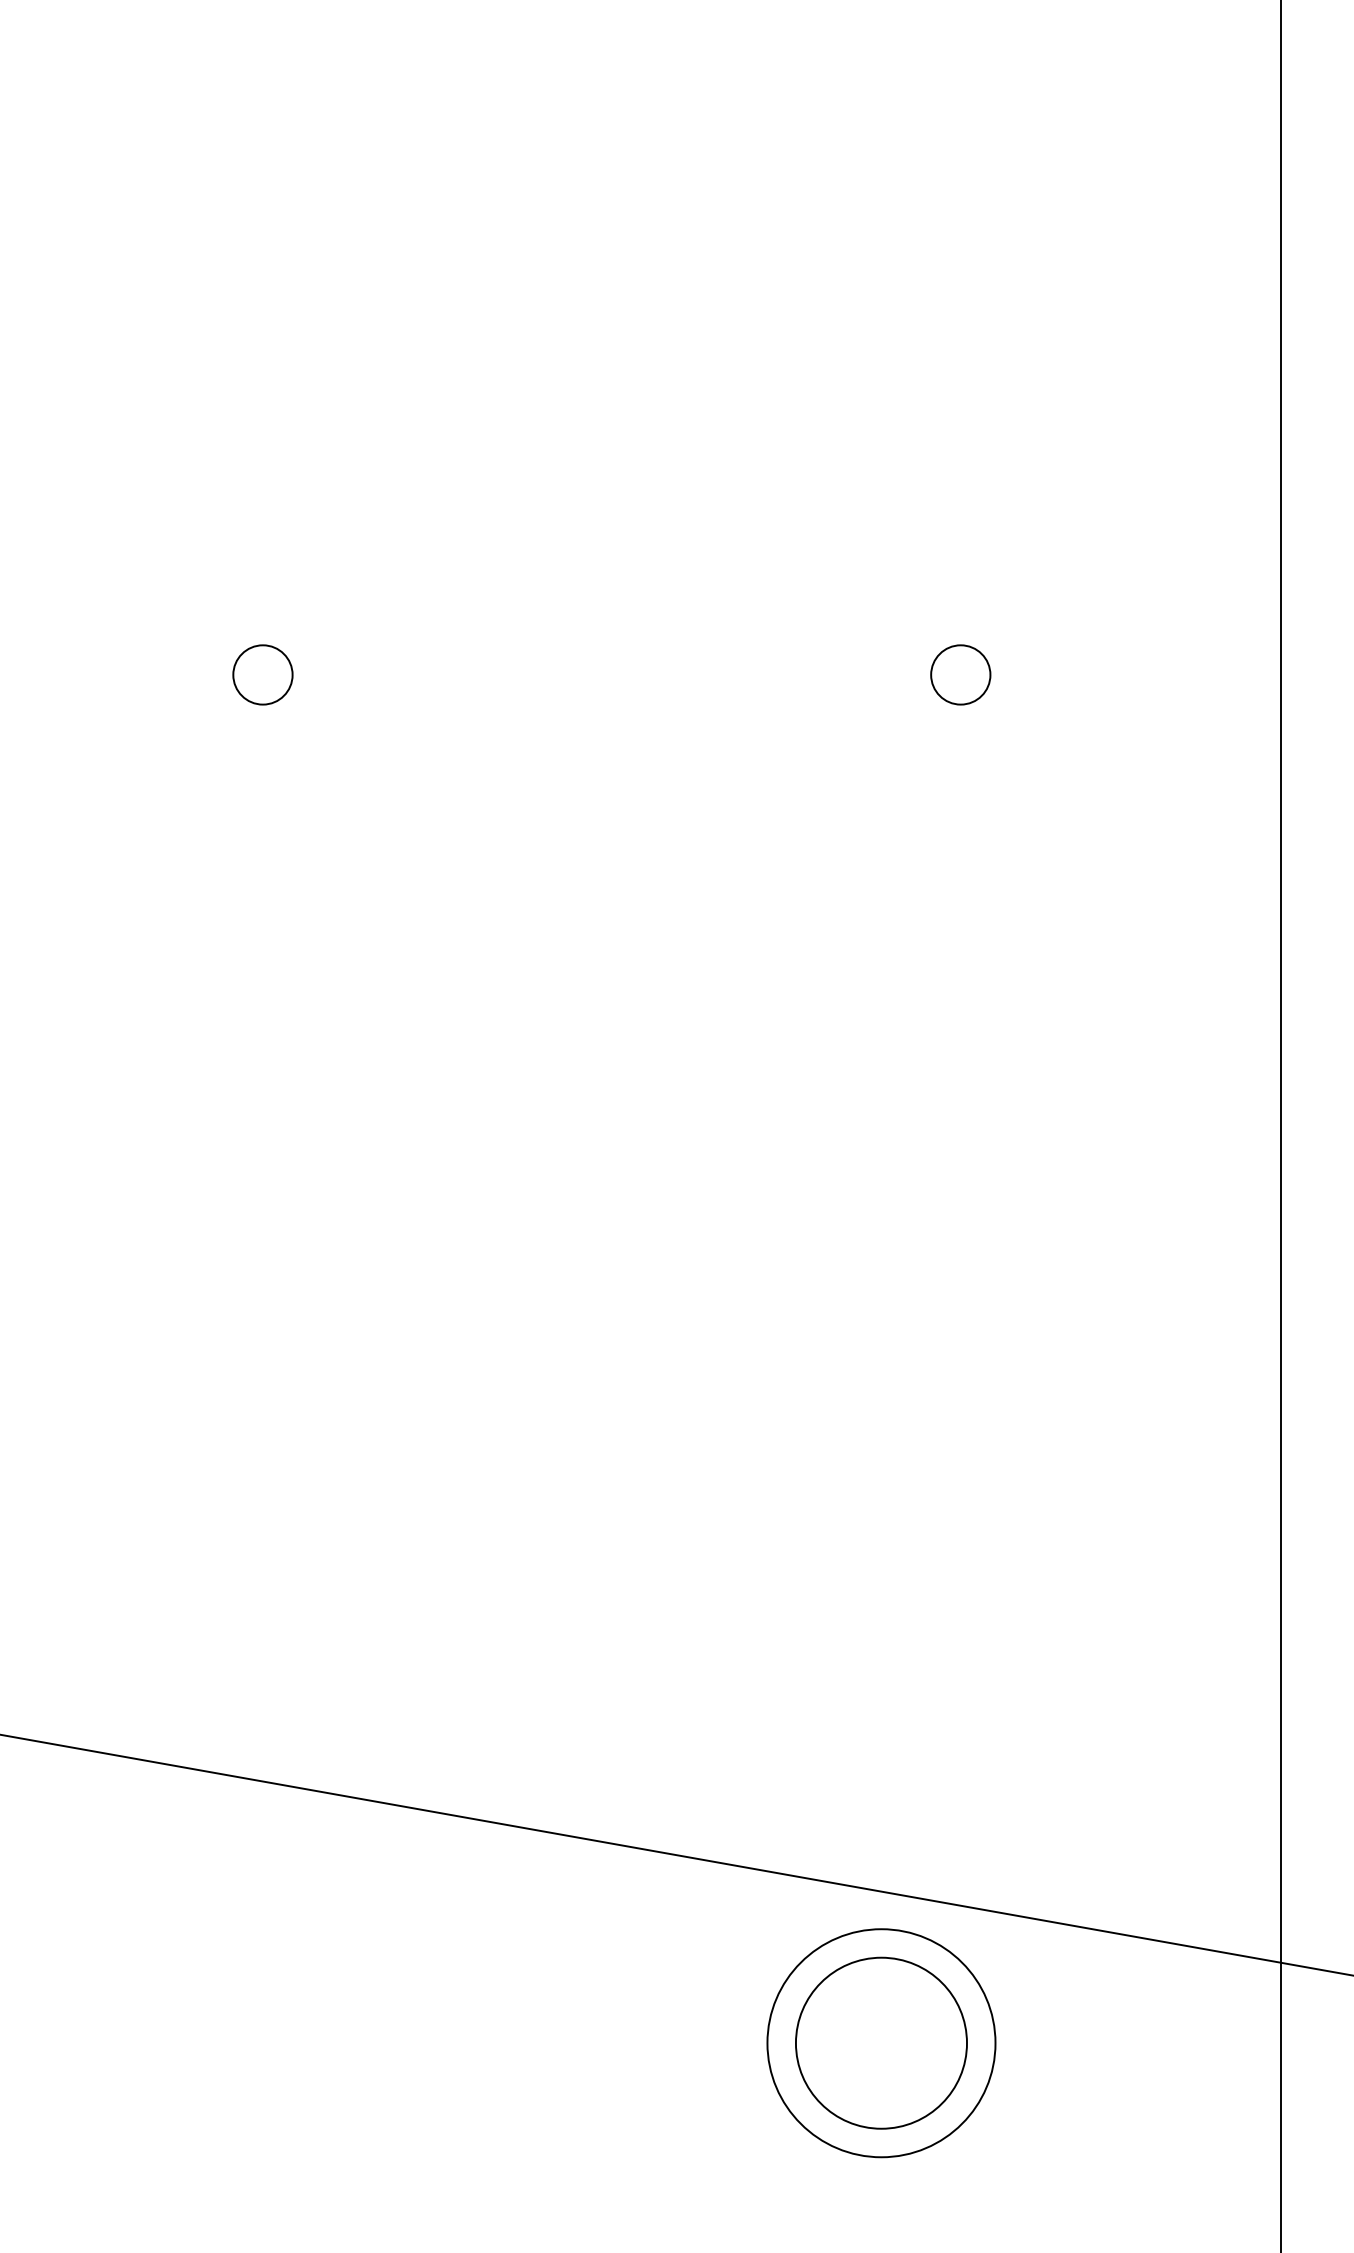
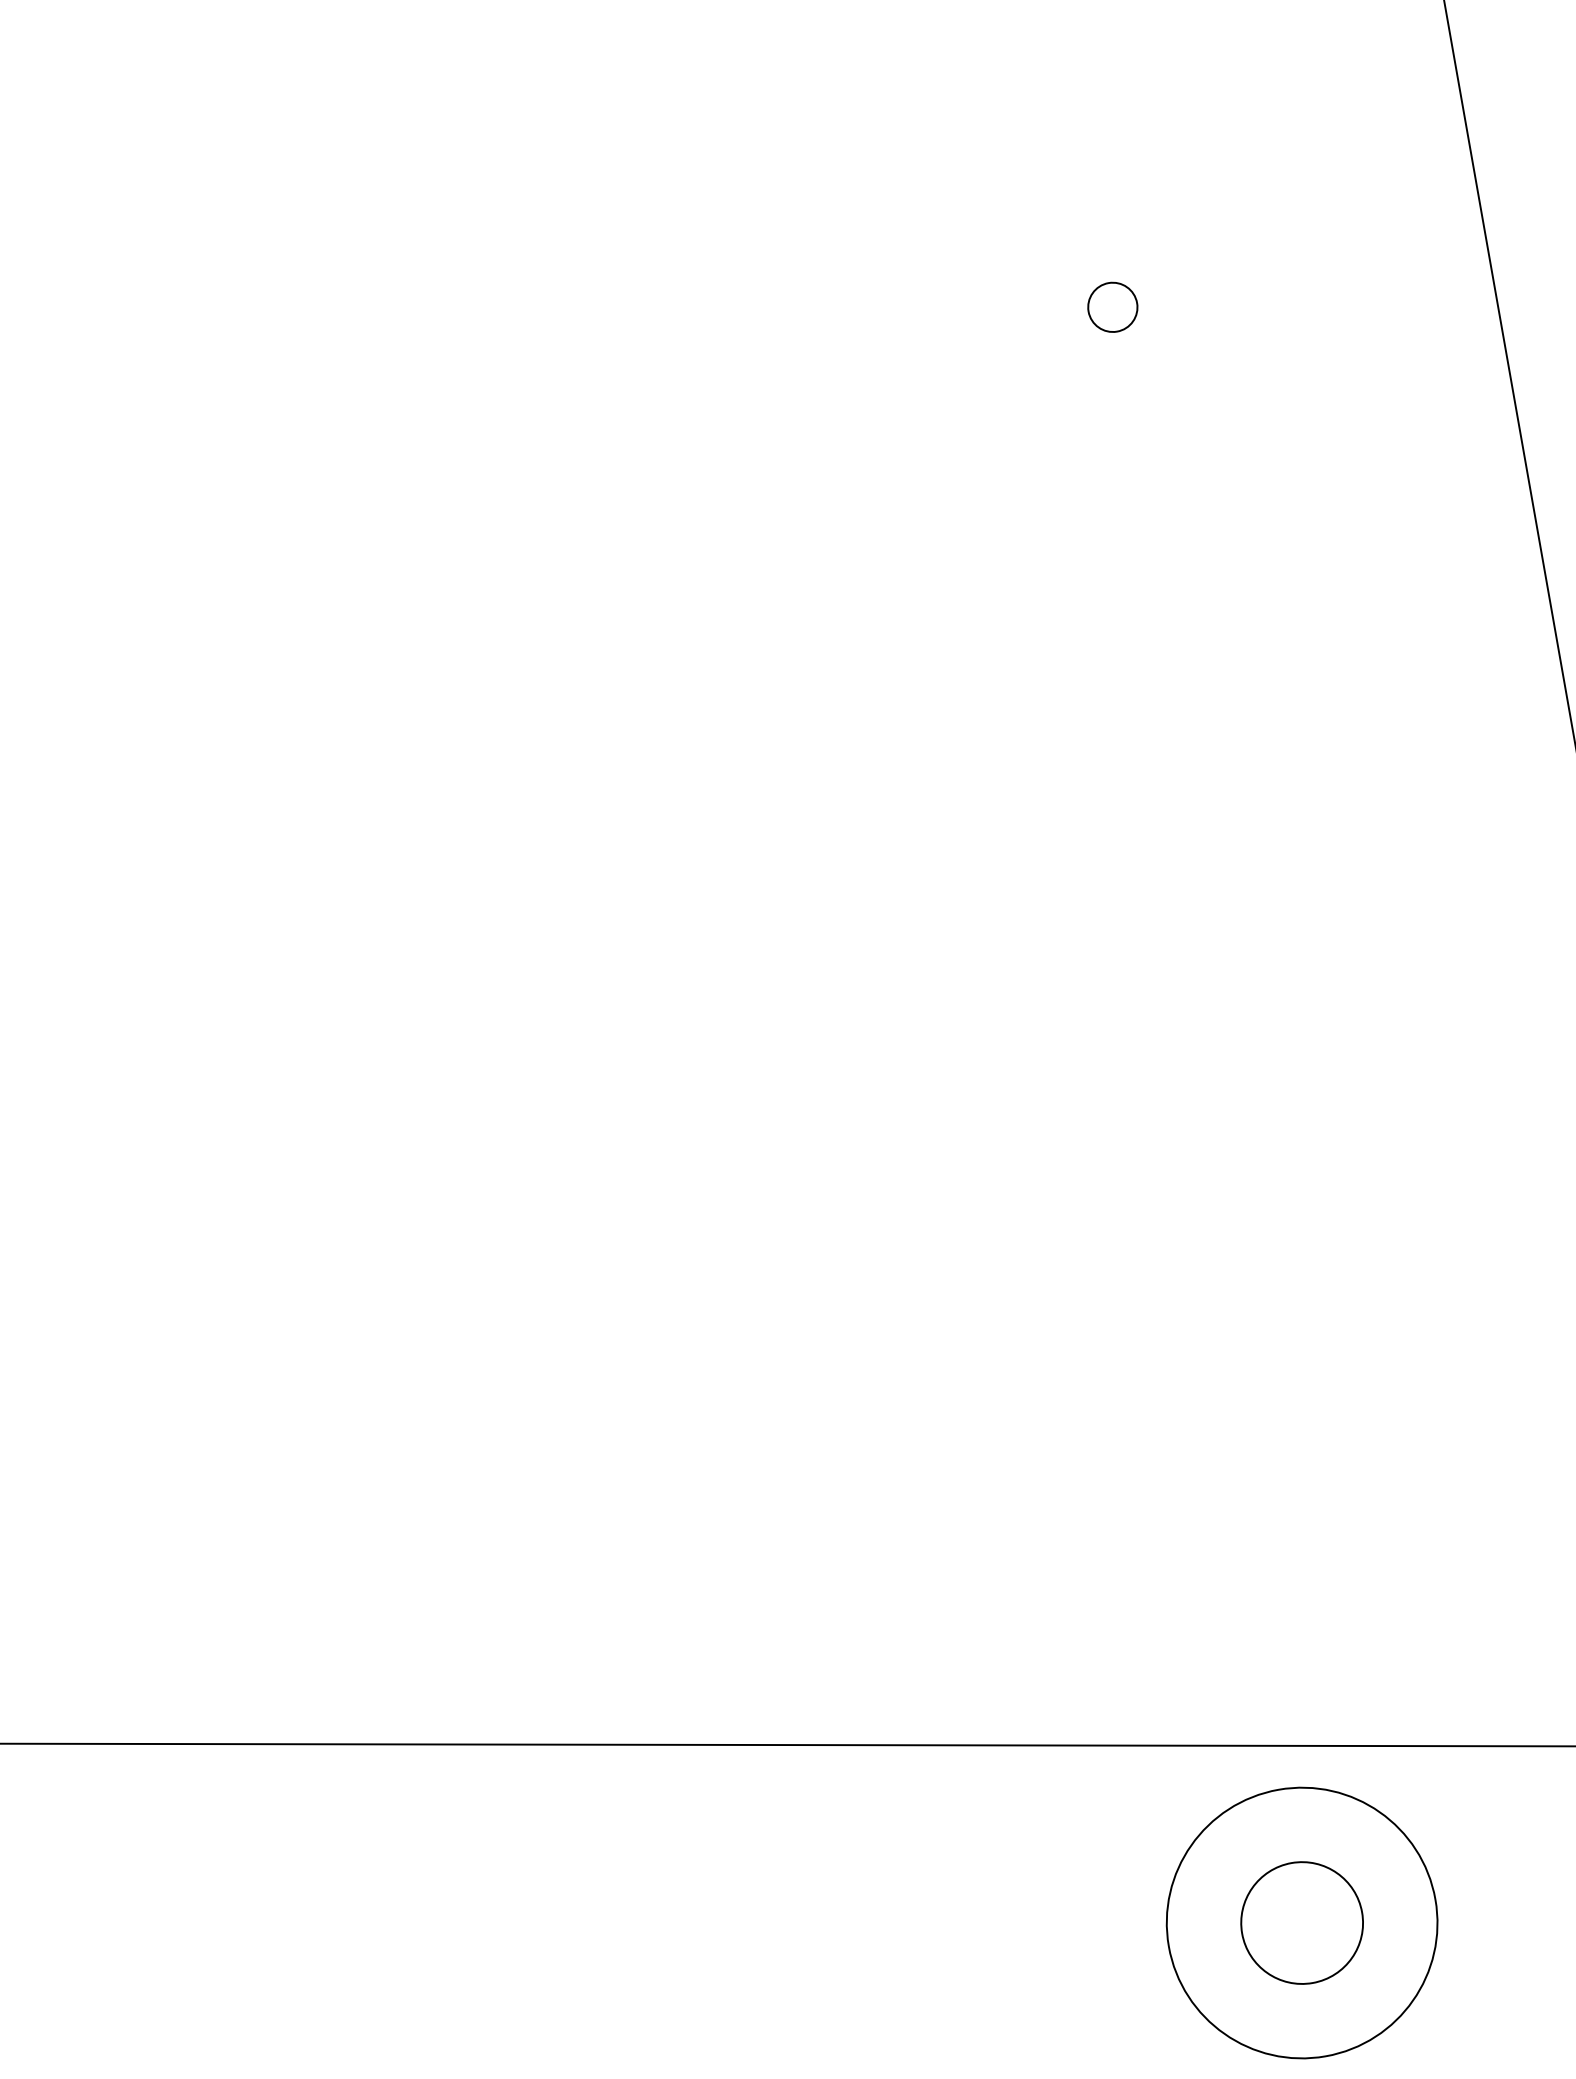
circle: (262, 674) -> (296, 450), removed
circle: (960, 674) -> (1112, 306), size x0.7
circle: (881, 2042) -> (1302, 1922), size x0.6

